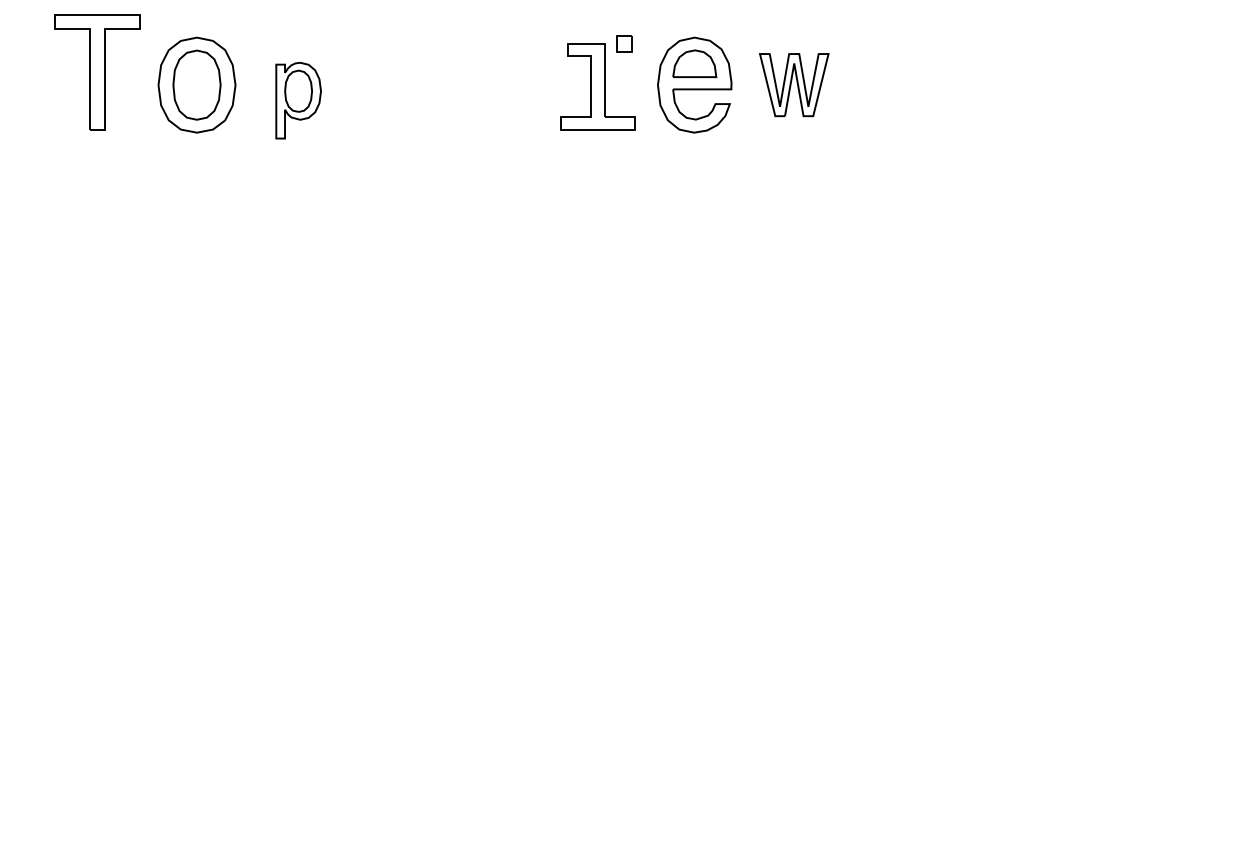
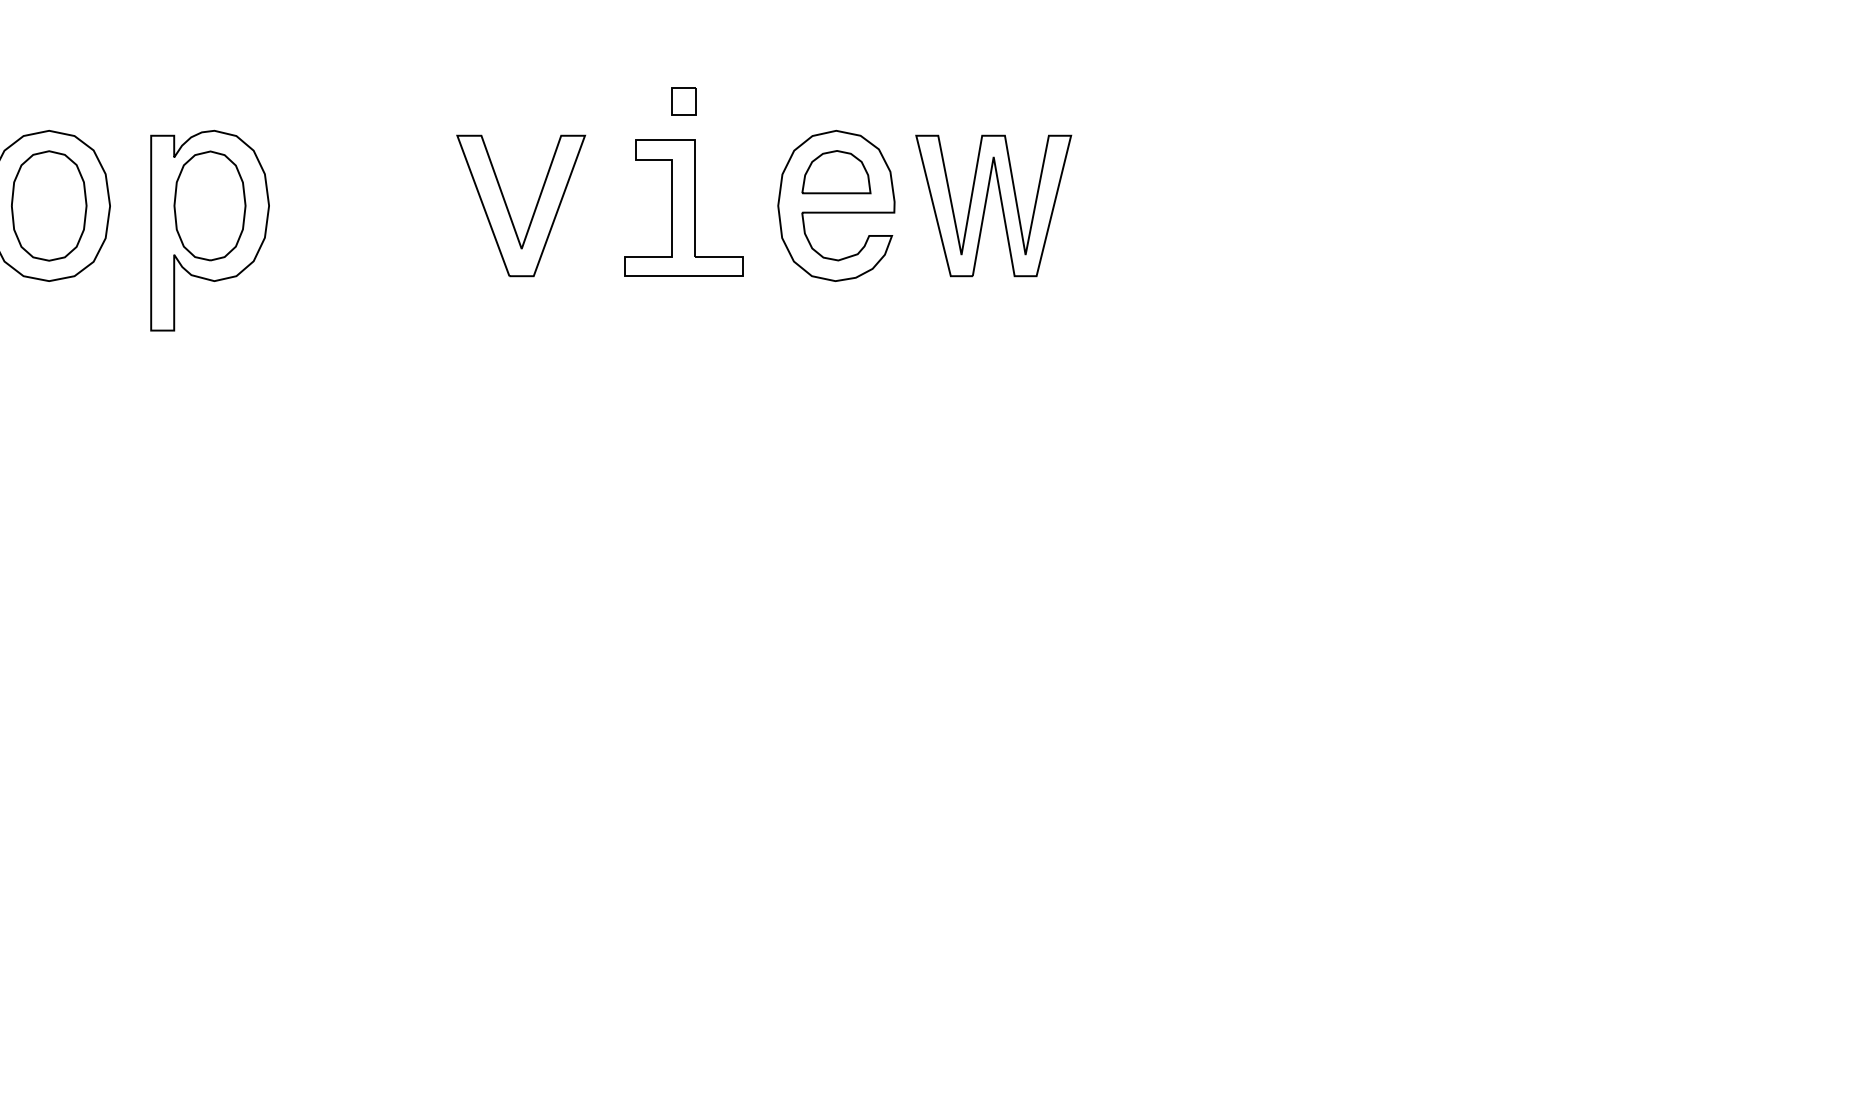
part: (624, 43) -> (684, 100), moved
part: (794, 84) -> (994, 204), size x1.43
part: (487, 85) -> (508, 206), added
part: (298, 100) -> (209, 230), size x1.67

